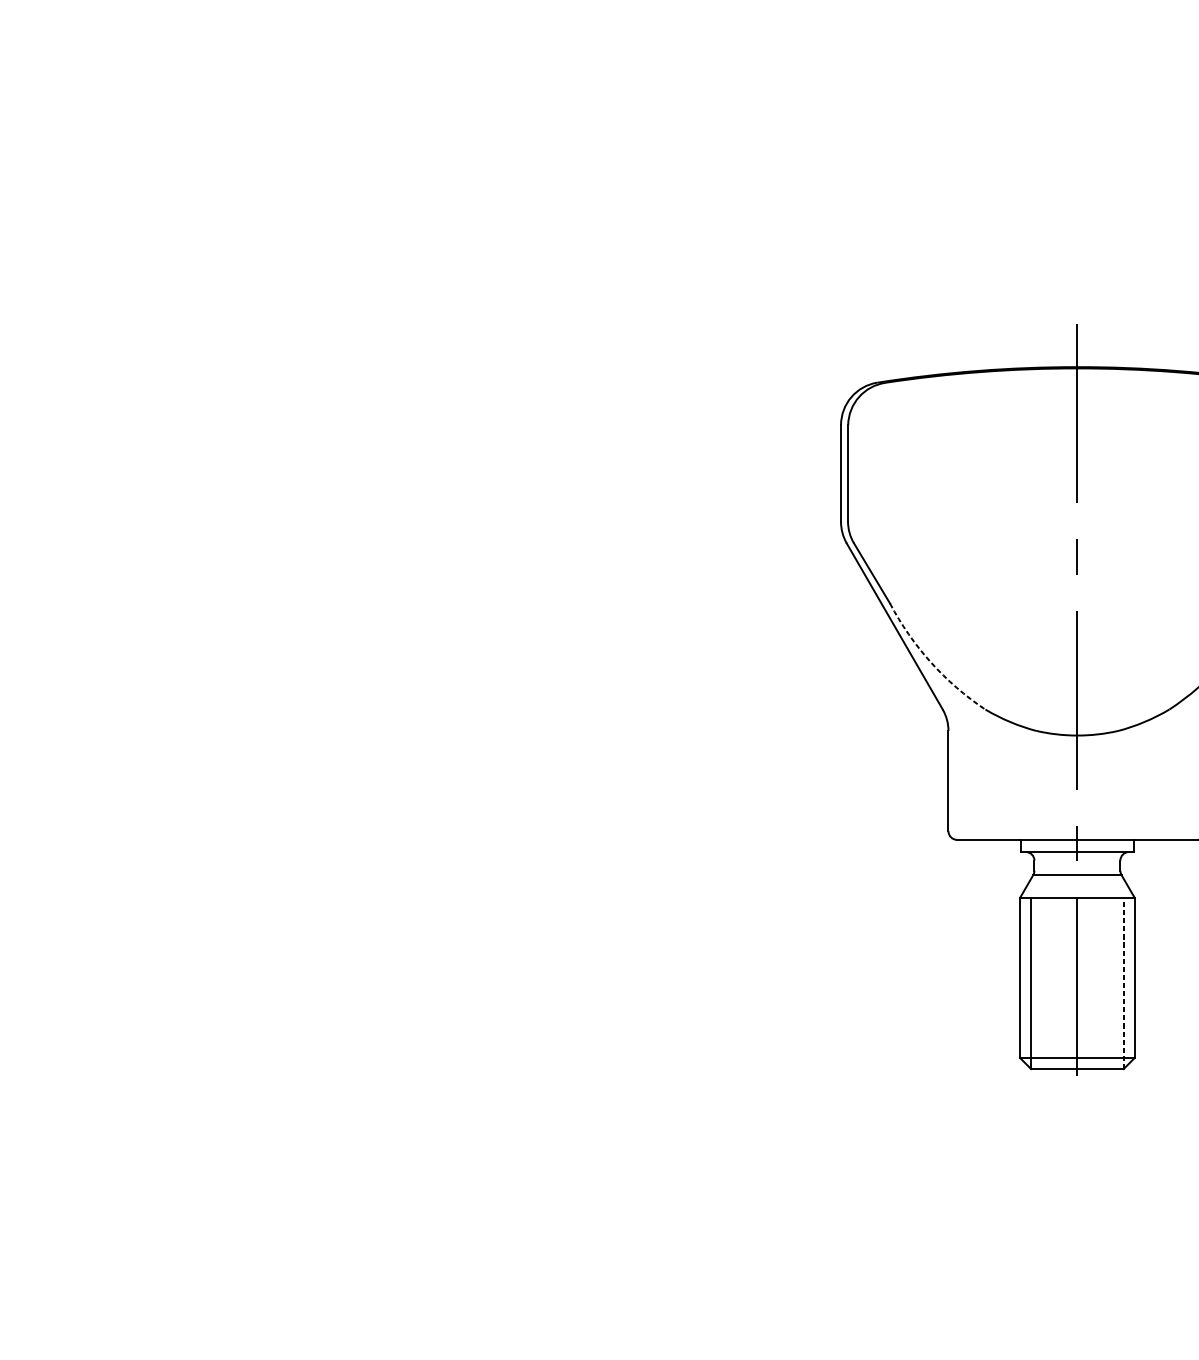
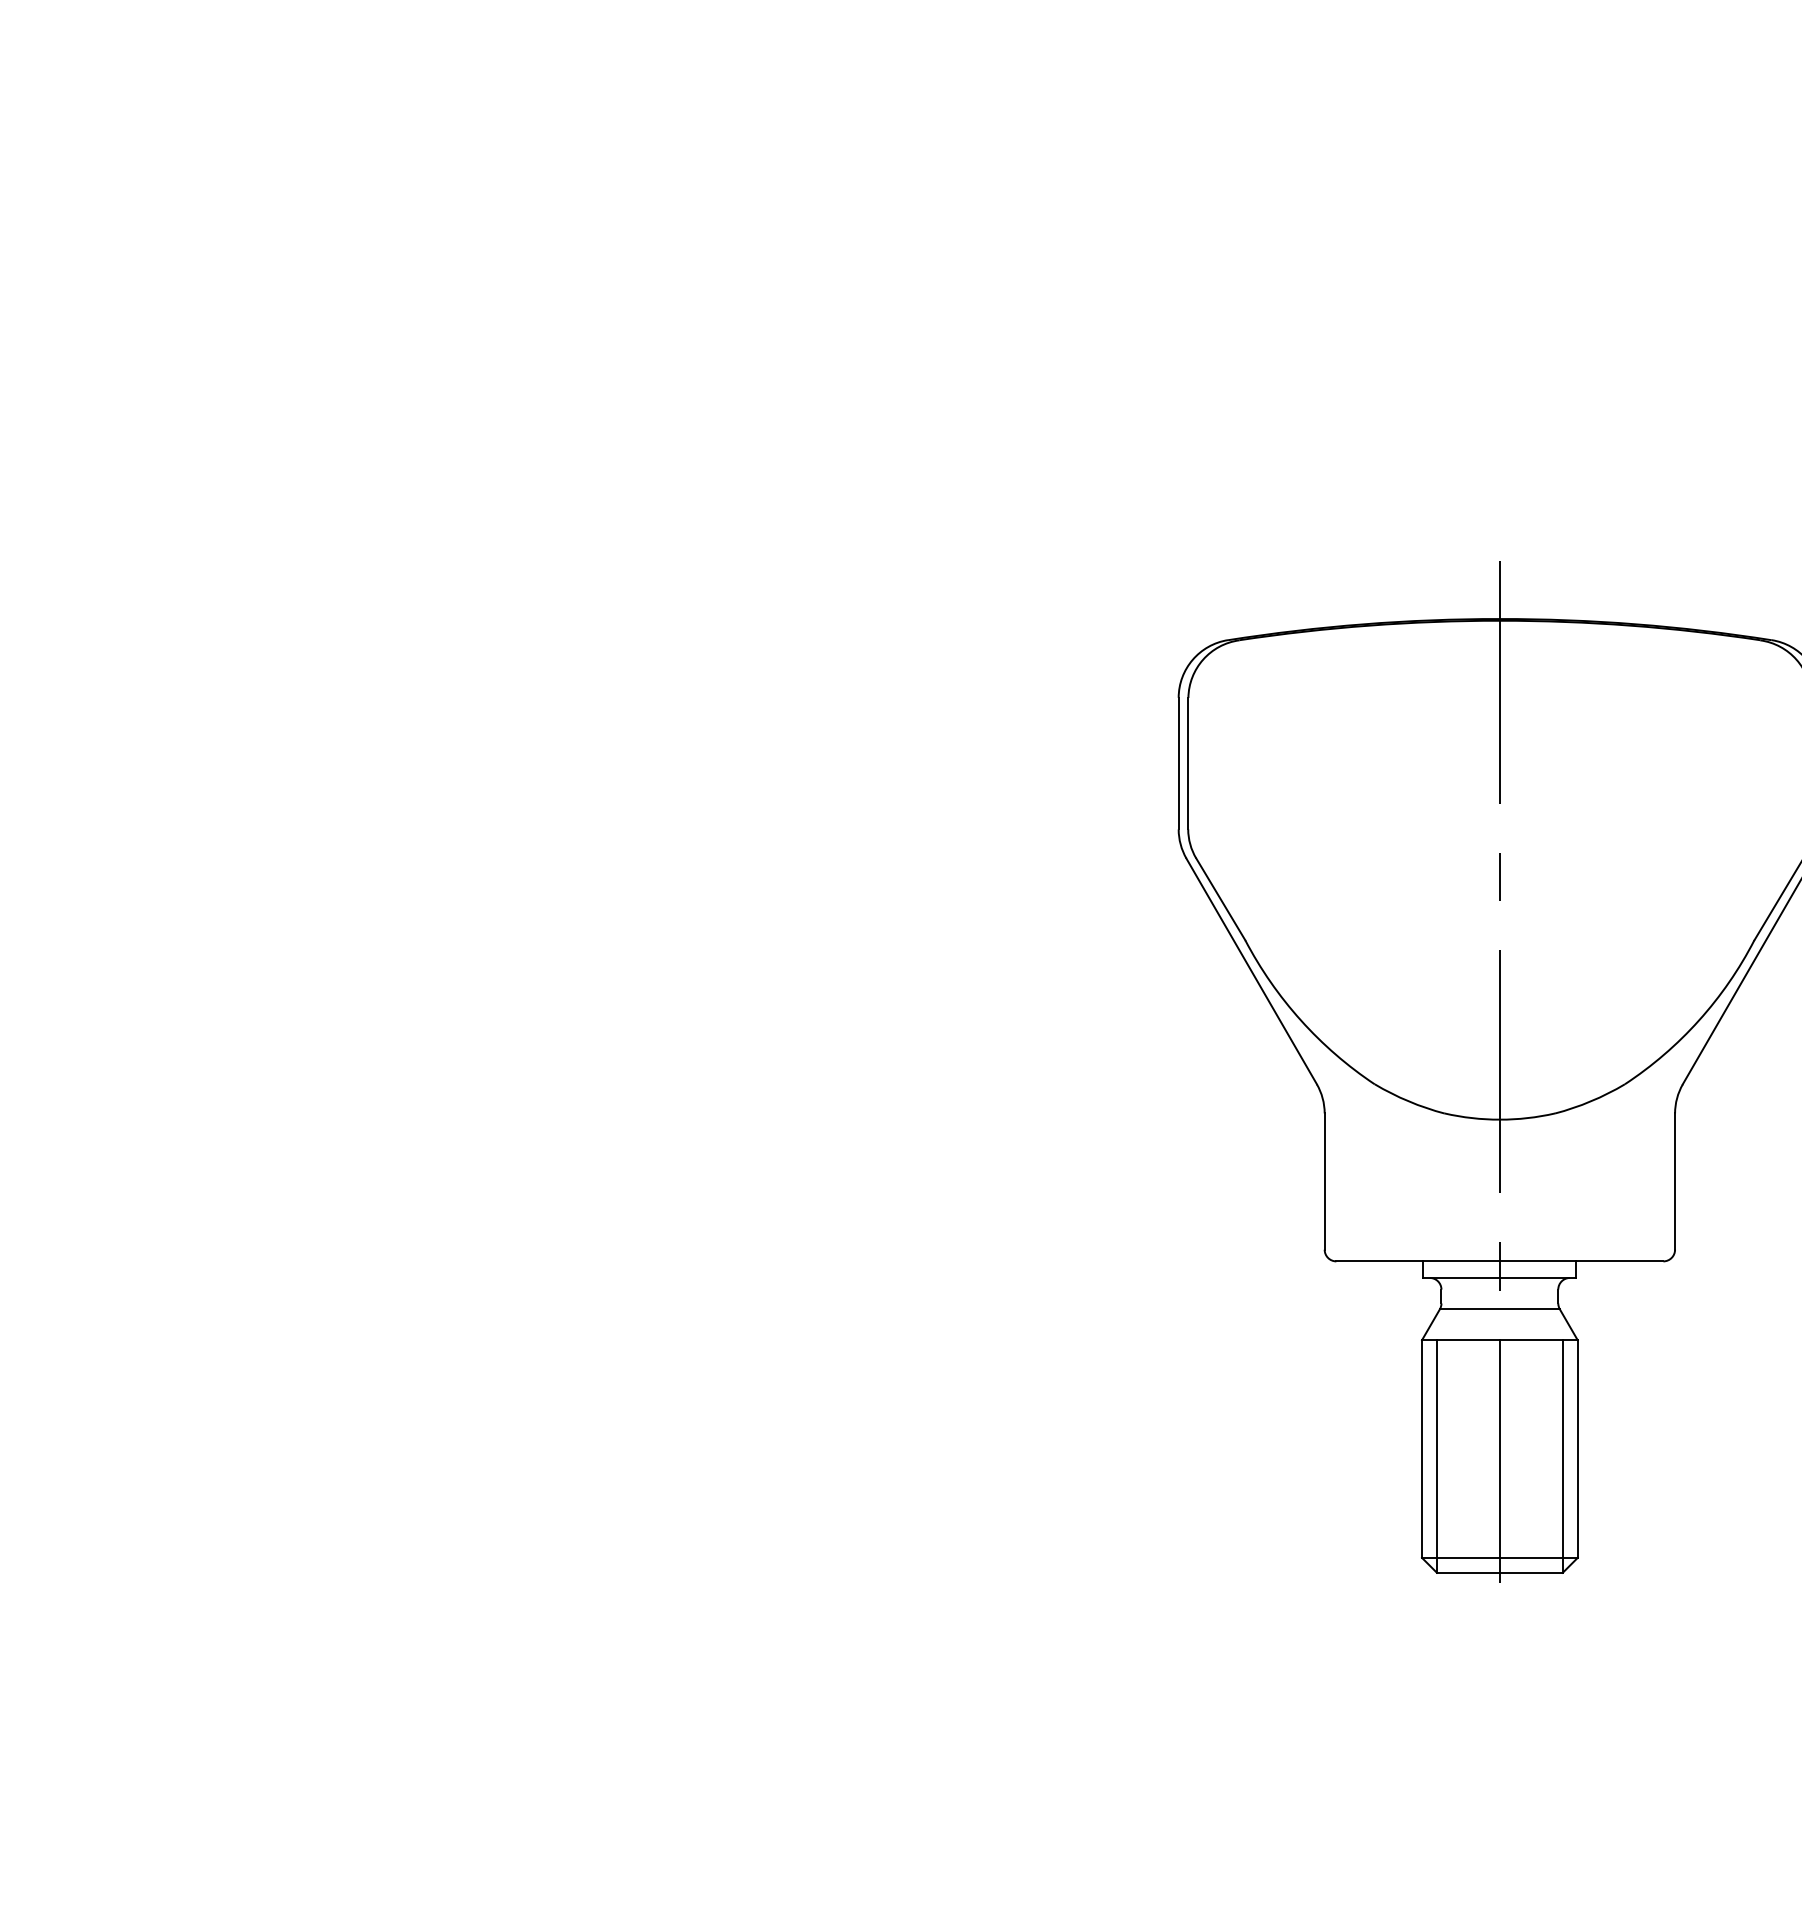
arc: (930, 662) -> (1300, 1020), dashed -> solid
line: (1123, 983) -> (1562, 1456), dashed -> solid

